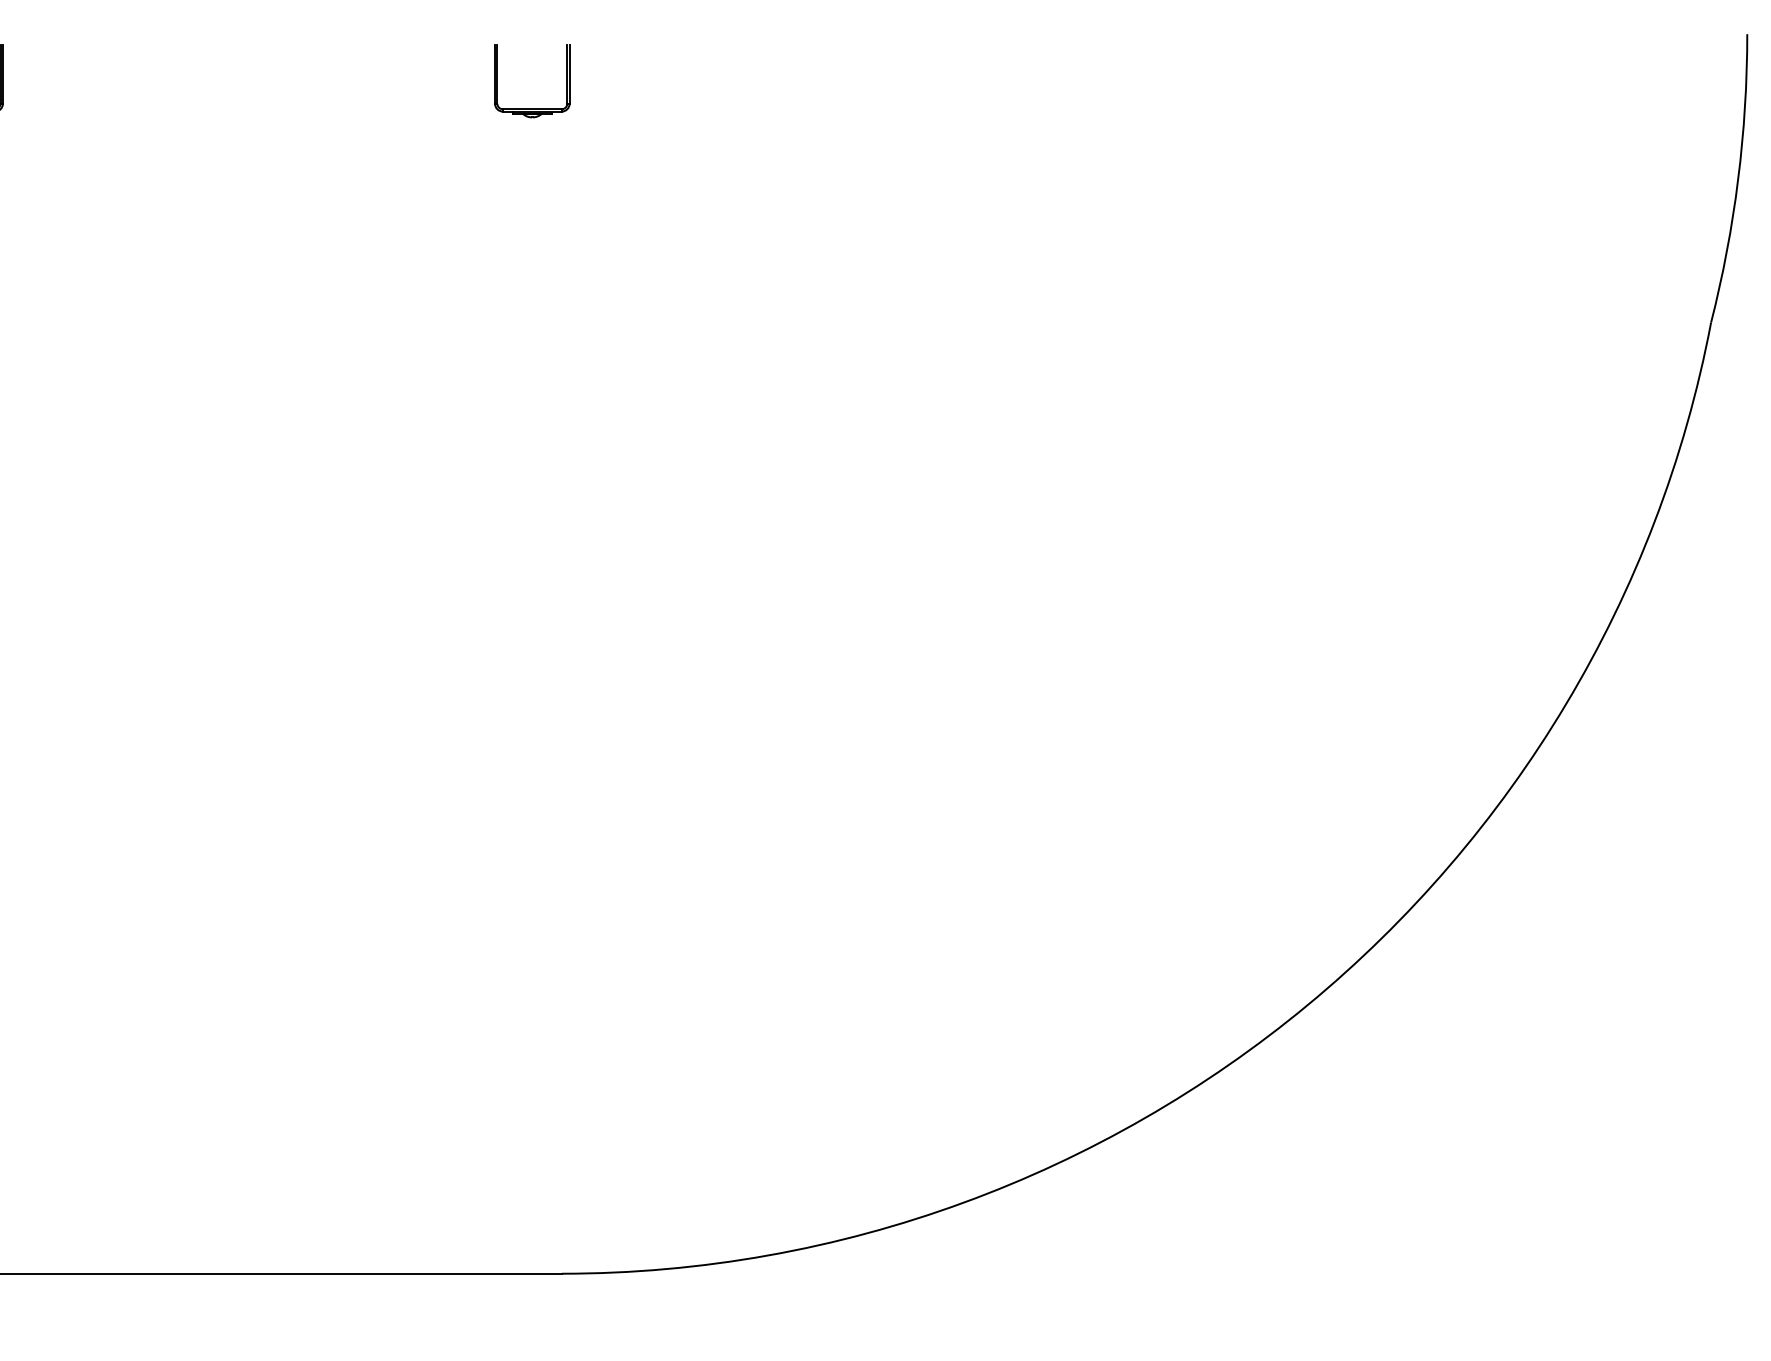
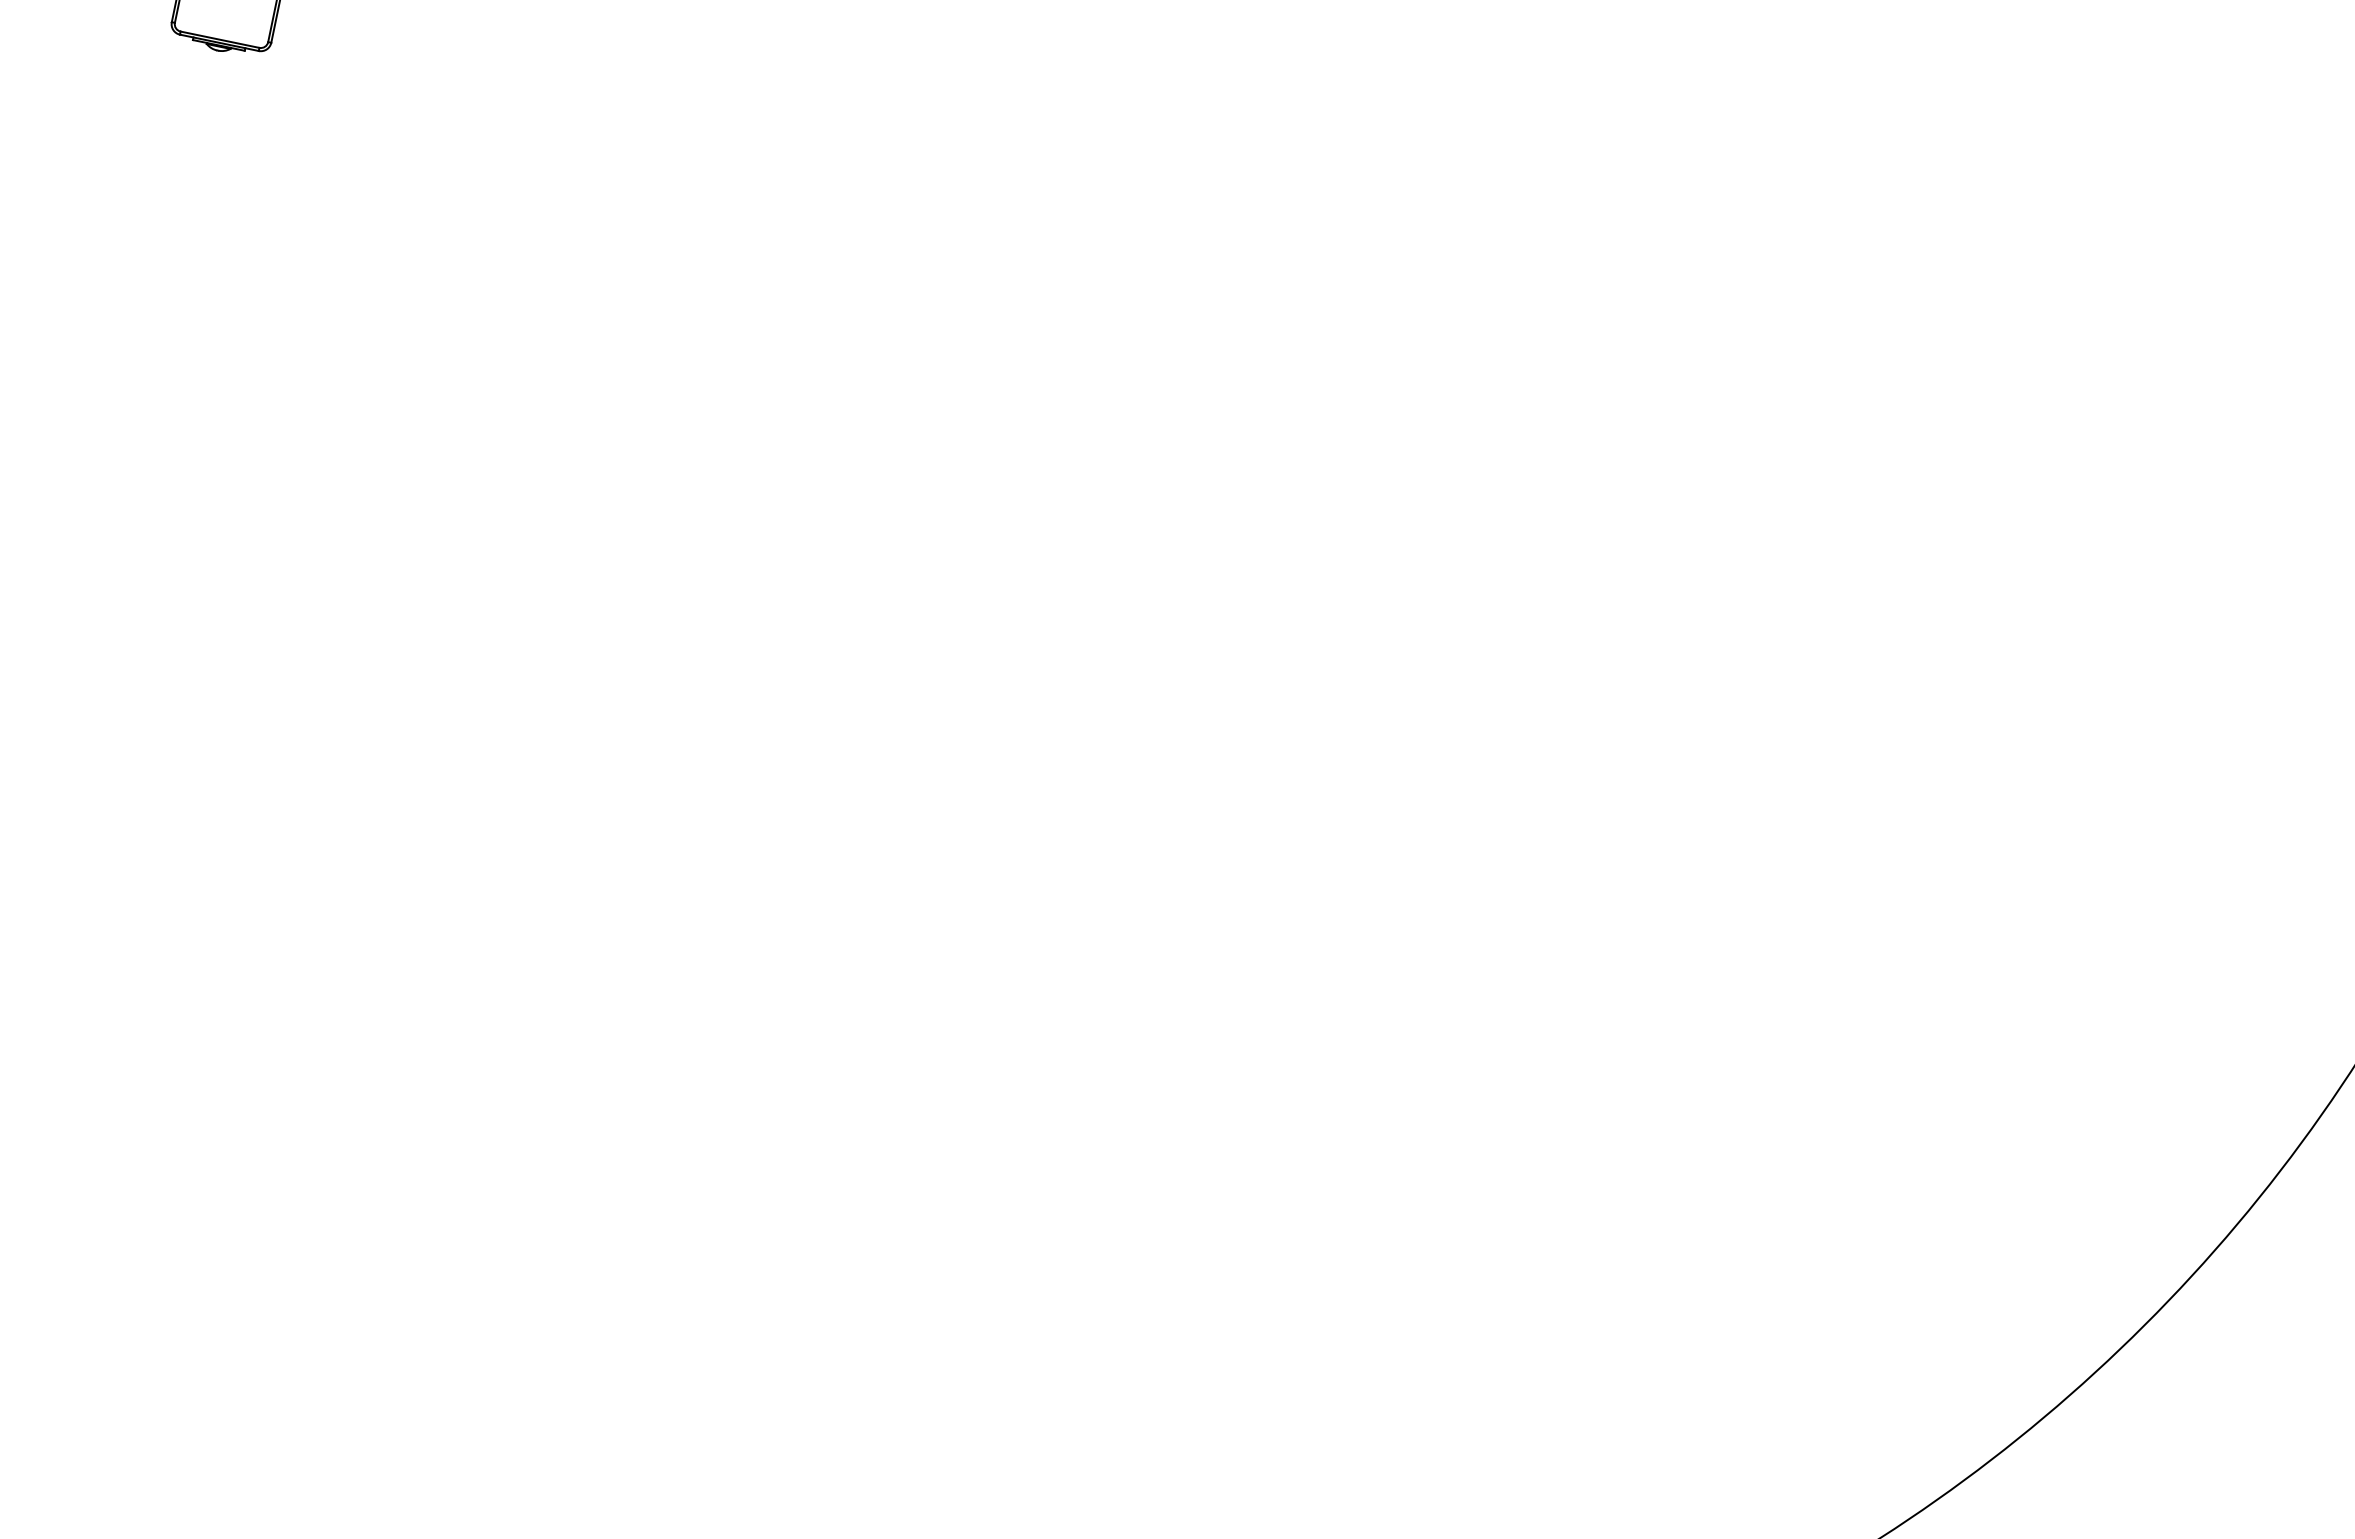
part: (532, 108) -> (976, 195), removed

